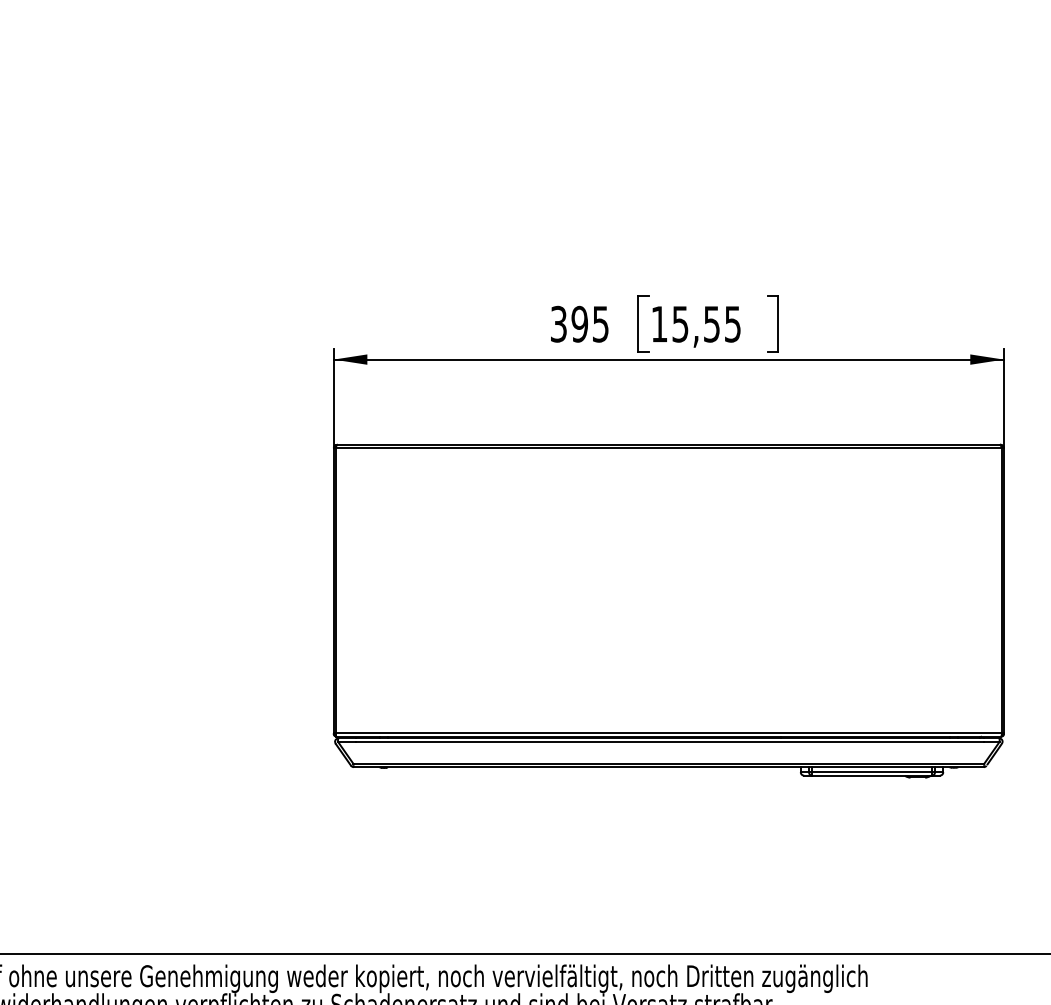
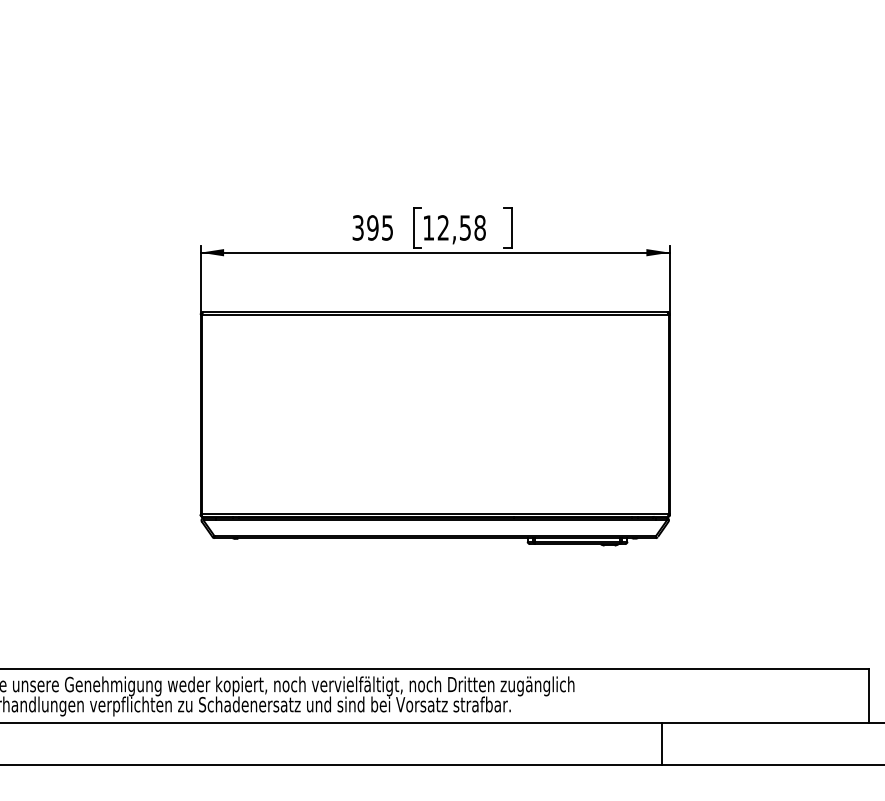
text: (706, 323) -> (461, 227), 15,55 -> 12,58

